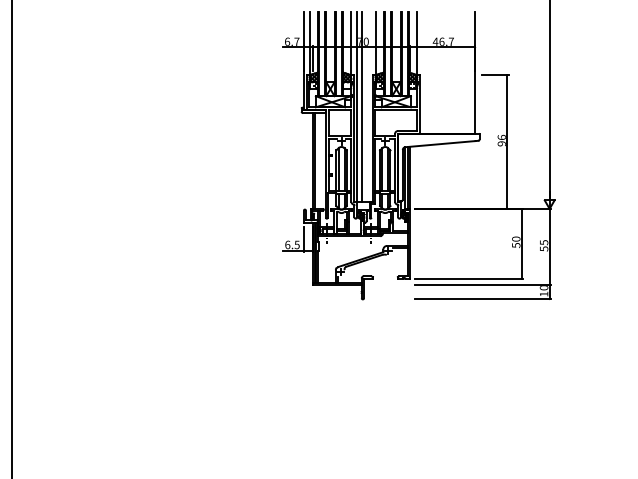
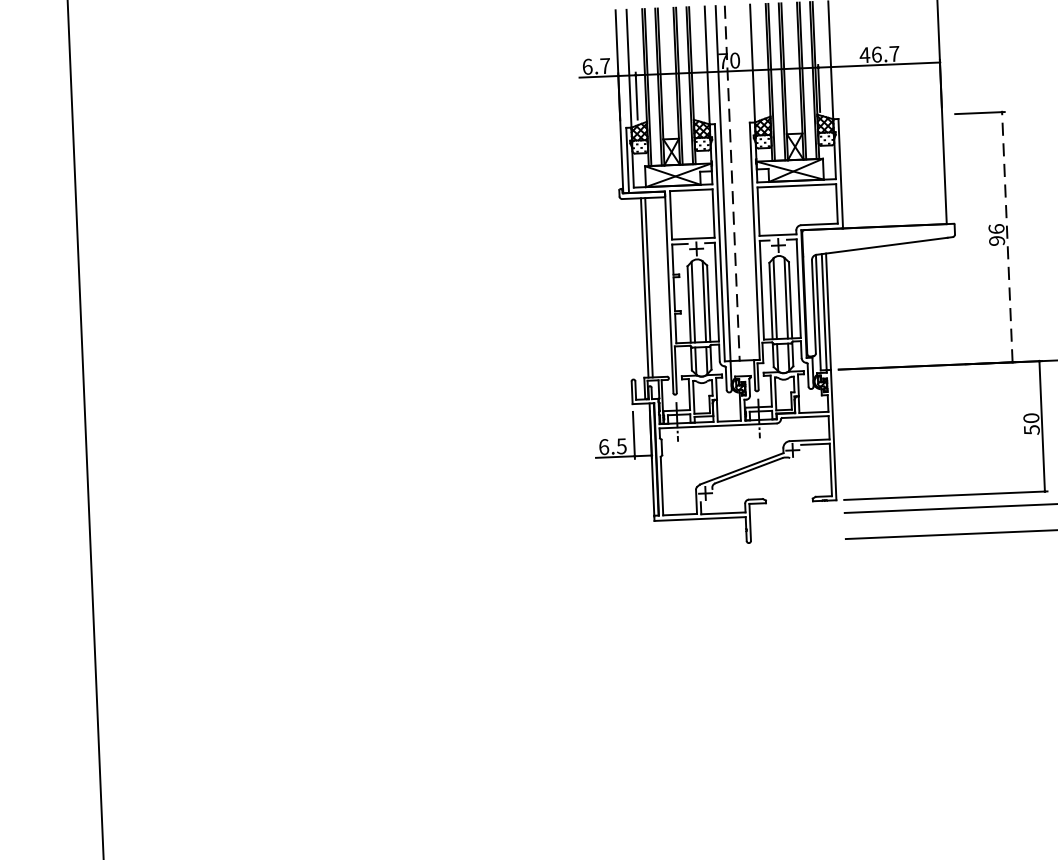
line: (362, 107) -> (733, 183), solid -> dashed
line: (507, 142) -> (1007, 237), solid -> dashed

